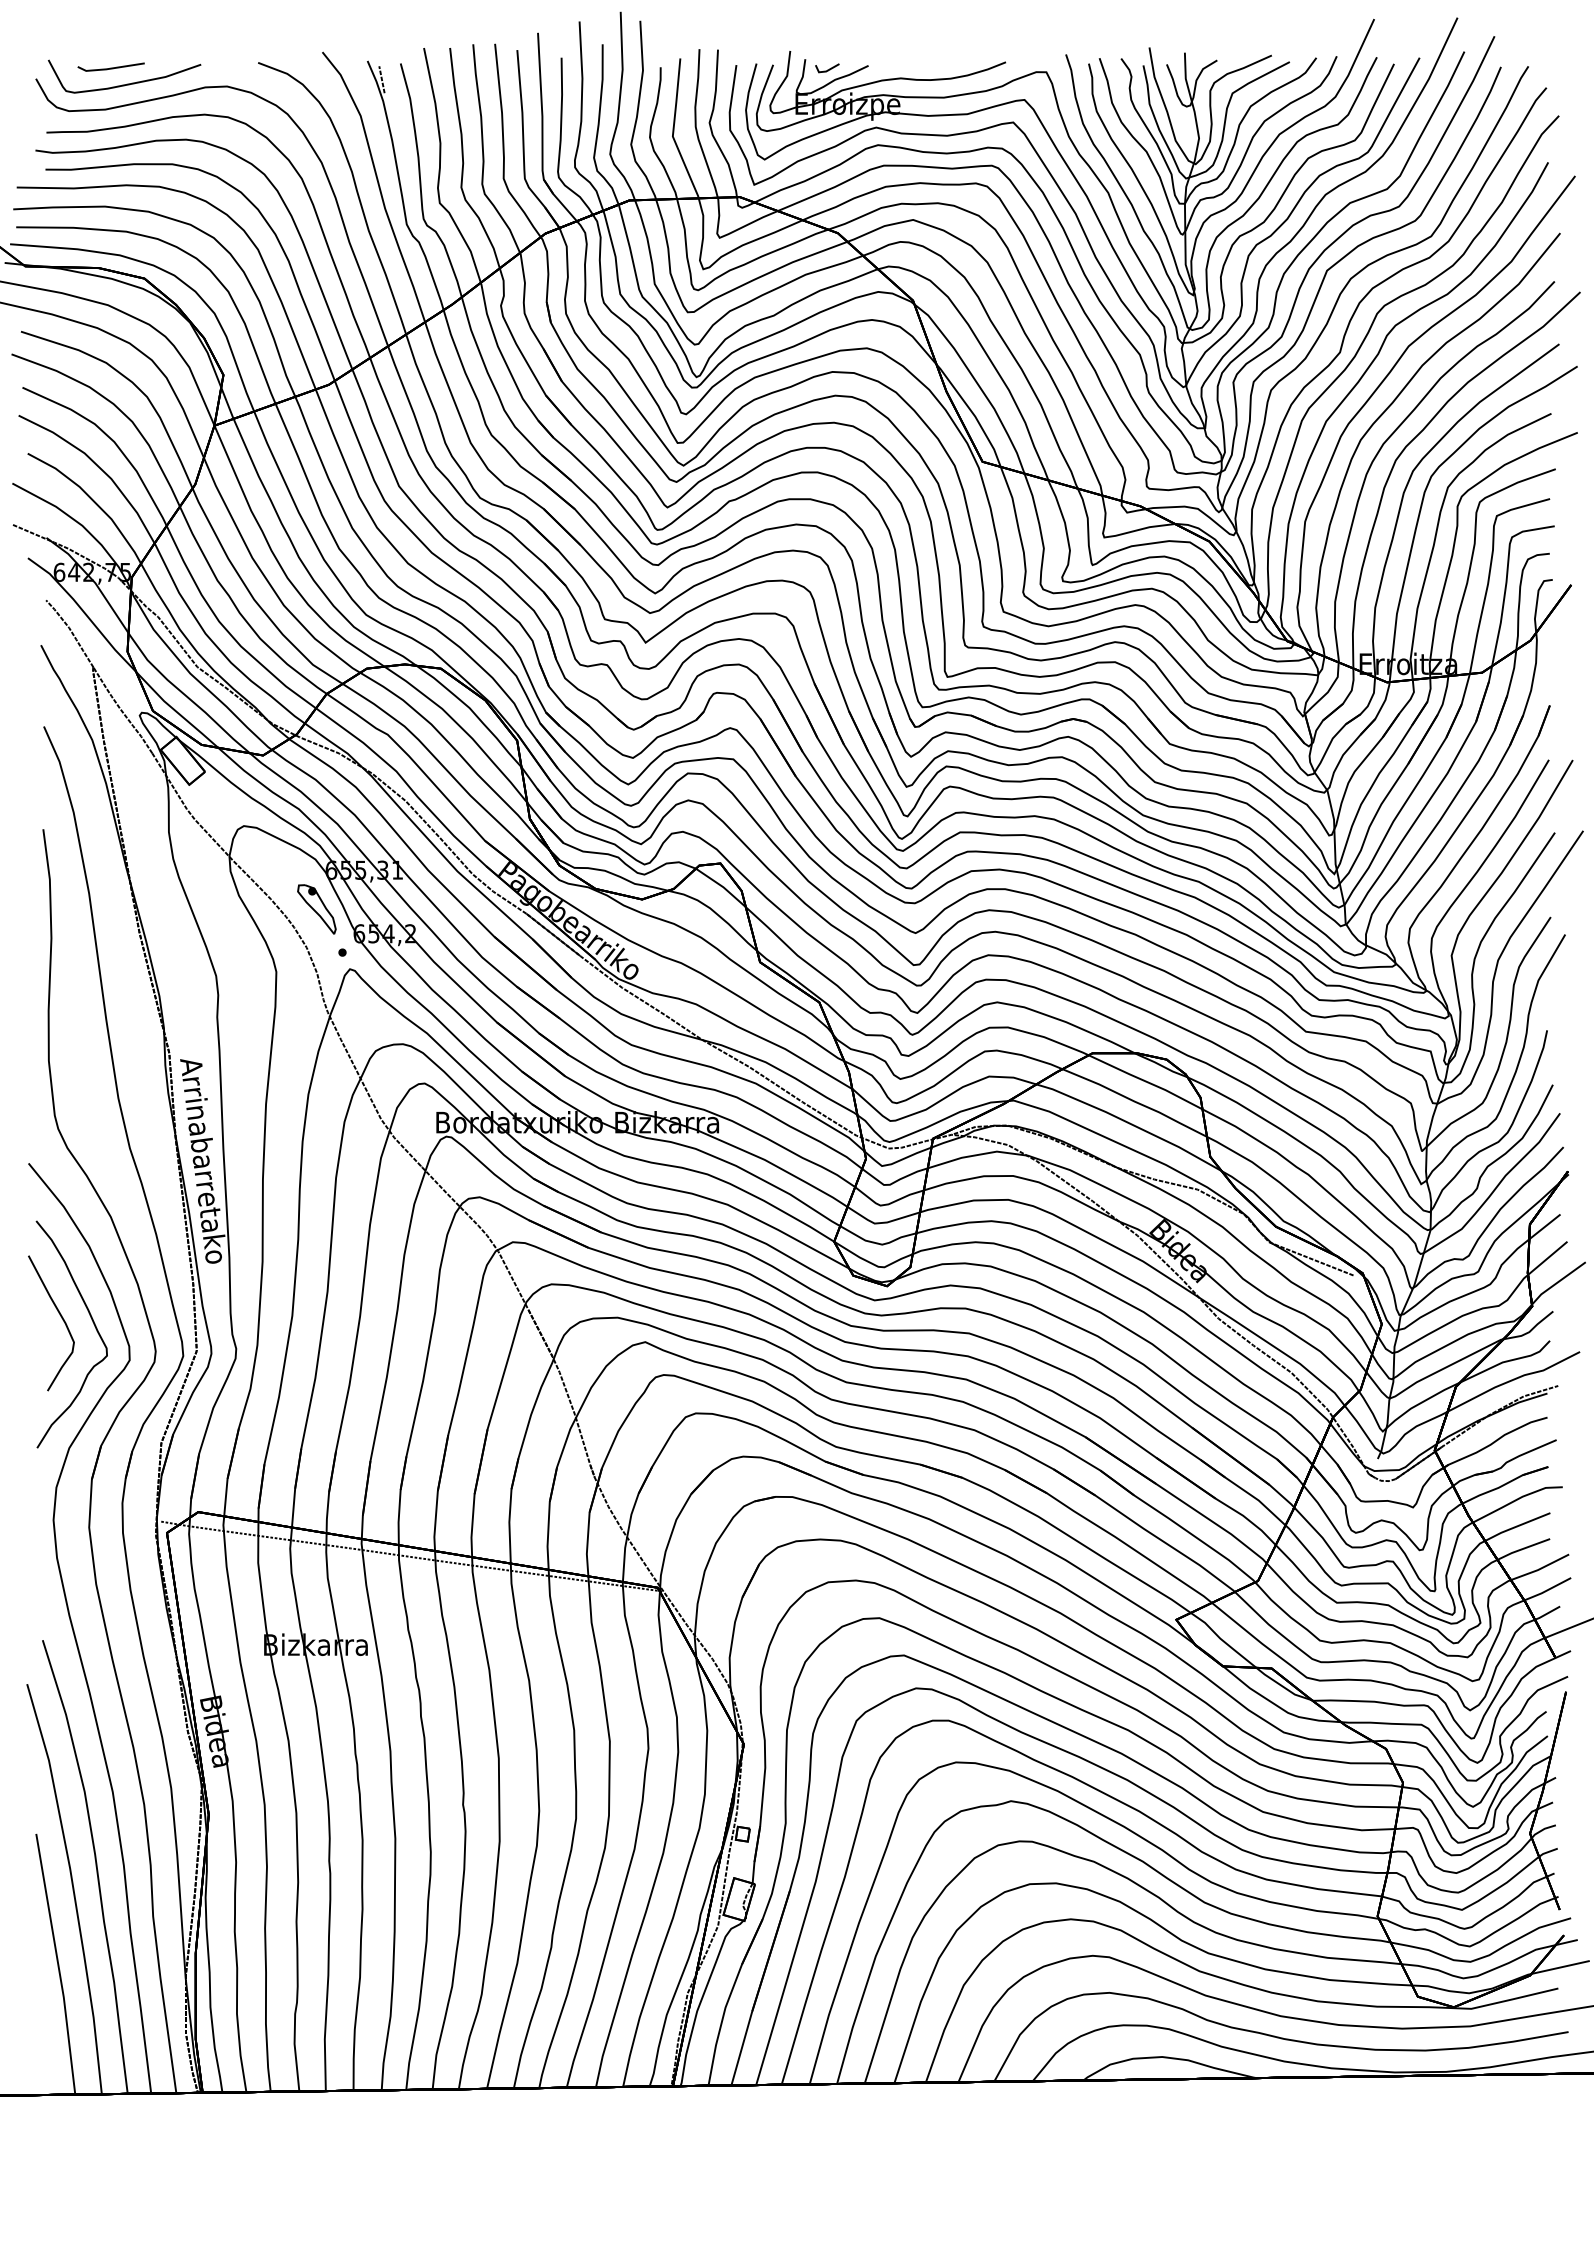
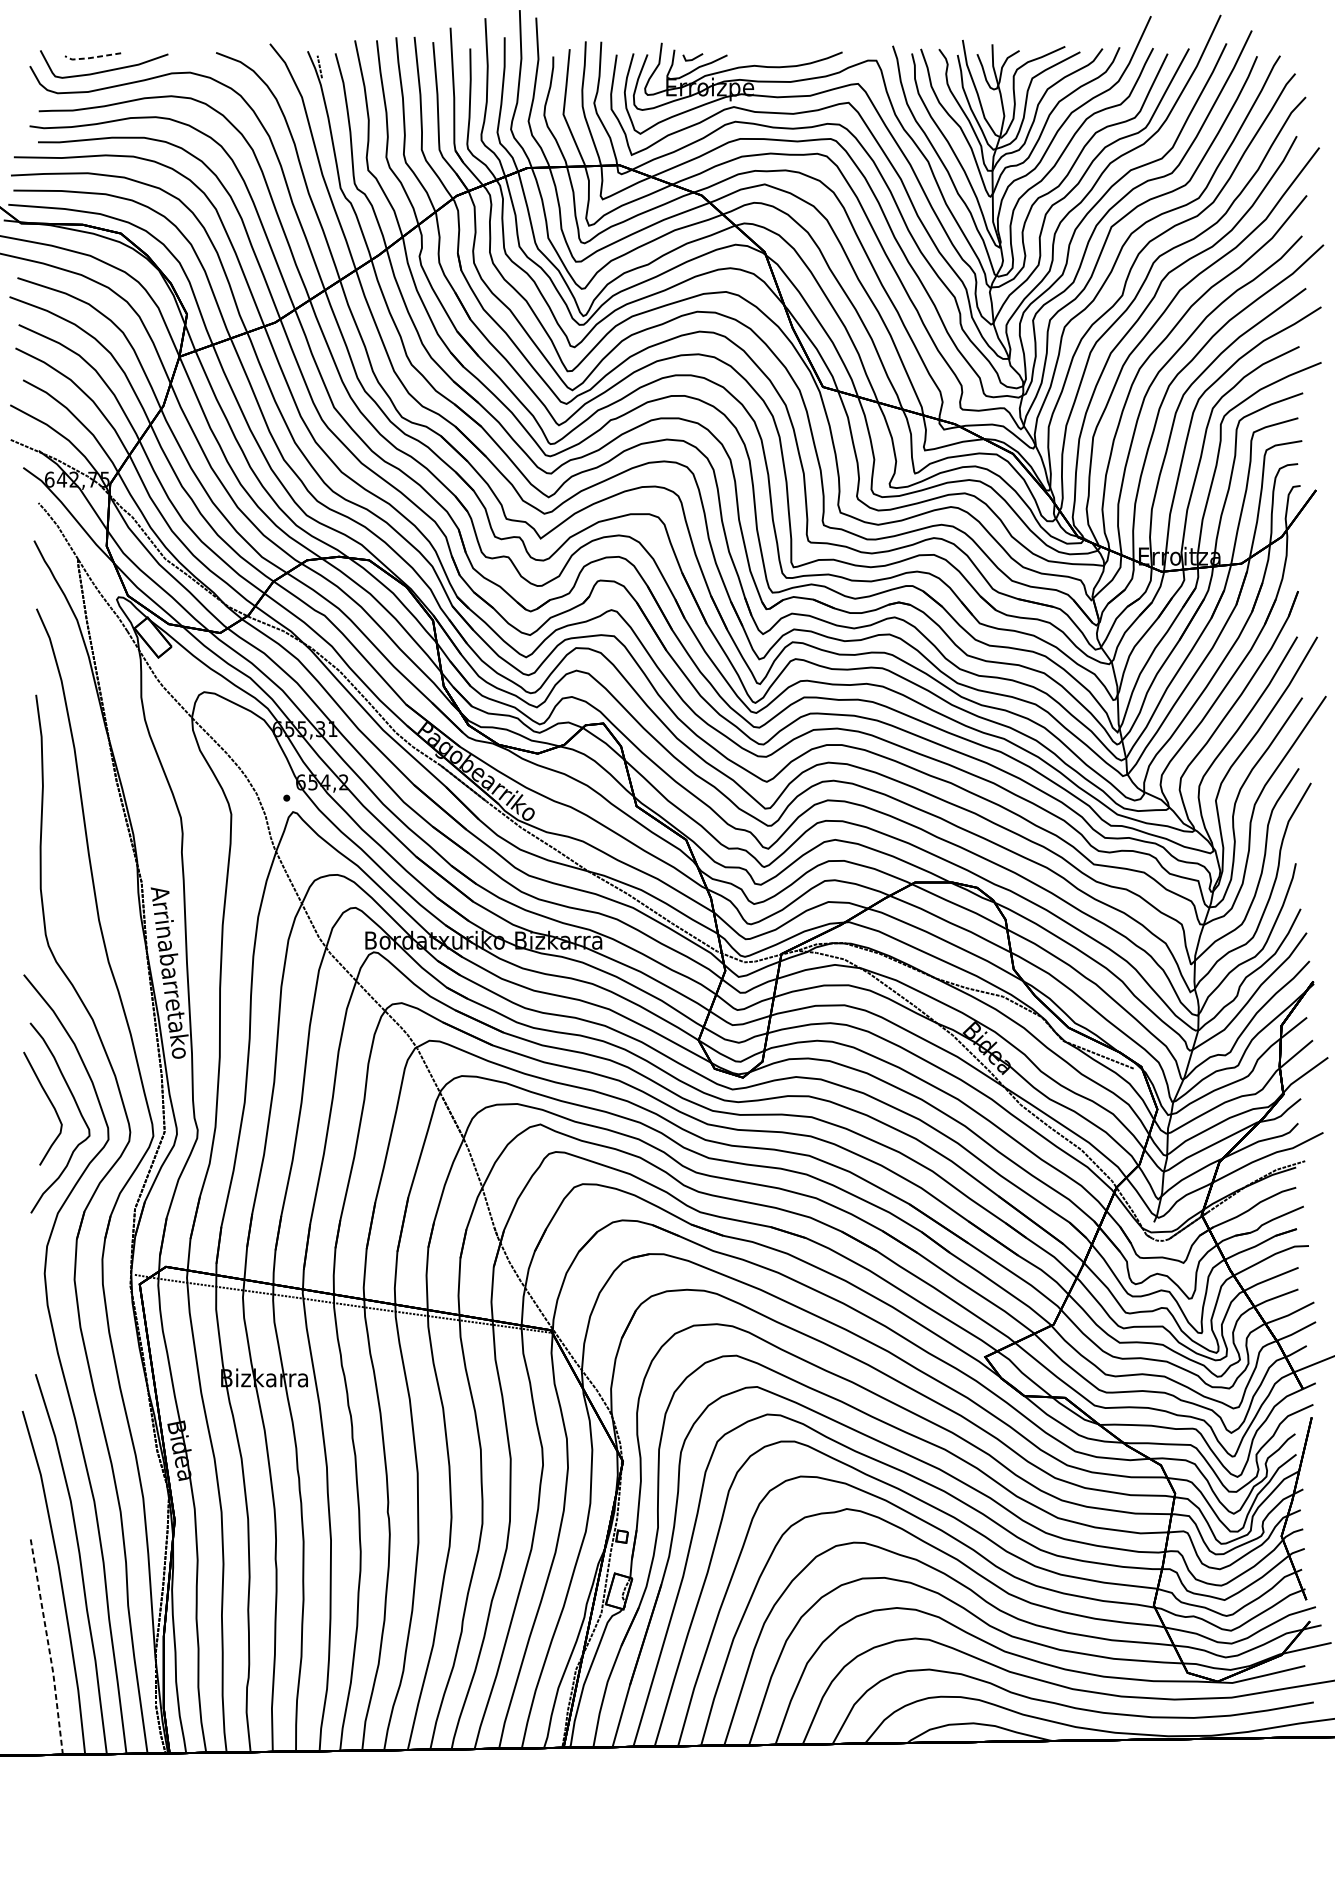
line: (109, 68) -> (91, 57), solid -> dashed
part: (316, 909) -> (264, 762), removed
line: (58, 1963) -> (48, 1644), solid -> dashed

